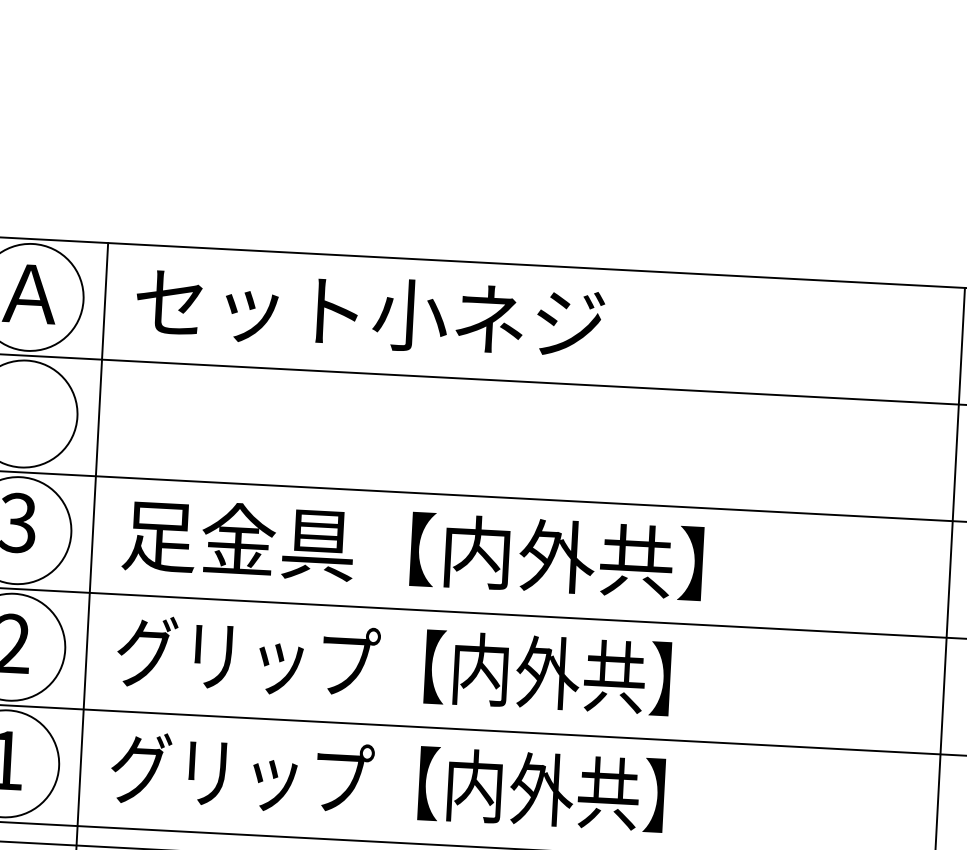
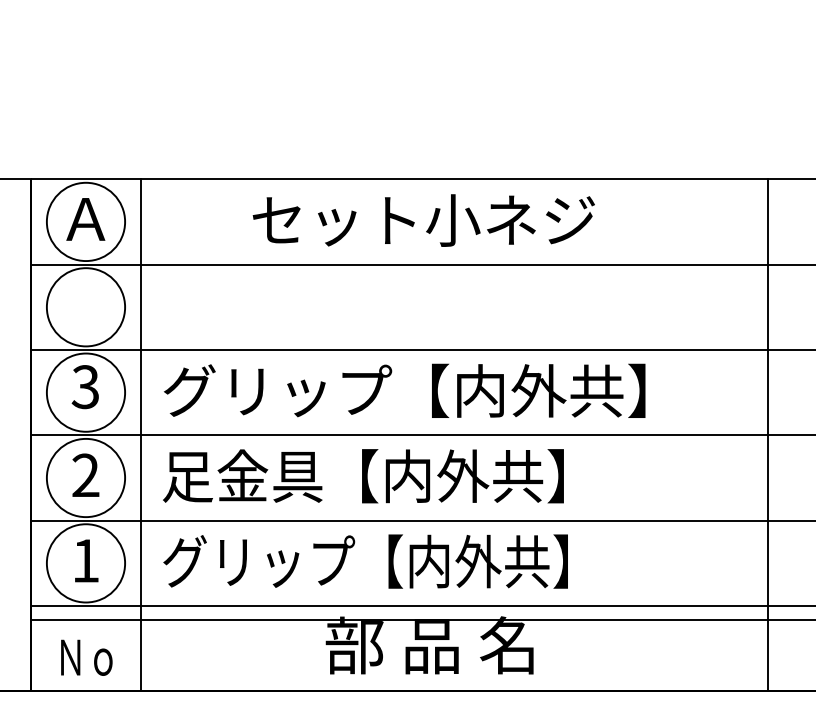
text: (369, 313) -> (423, 220), moved
text: (453, 550) -> (404, 390), 足金具【内外共】 -> グリップ【内外共】
text: (393, 665) -> (365, 476), グリップ【内外共】 -> 足金具【内外共】

